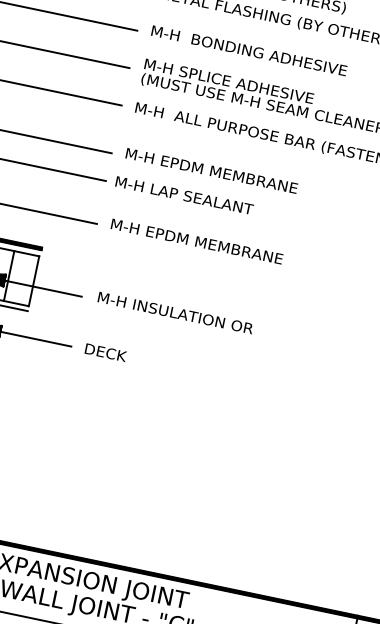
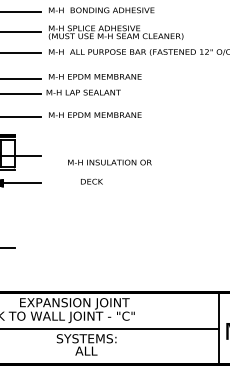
text: (174, 312) -> (109, 162), moved
text: (105, 352) -> (91, 181), moved

